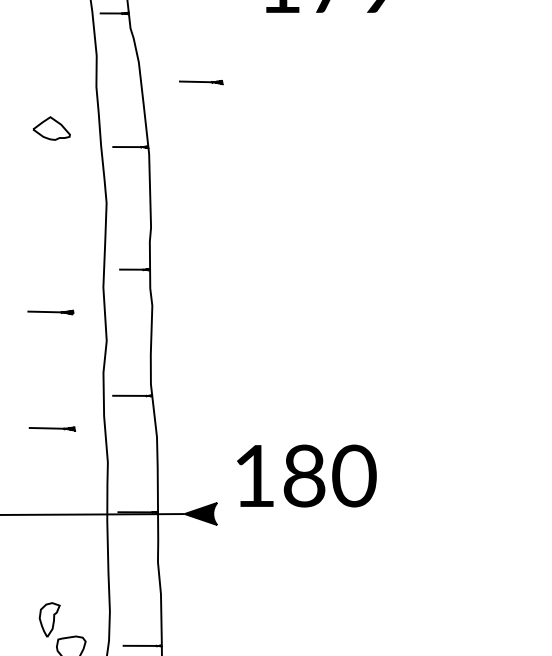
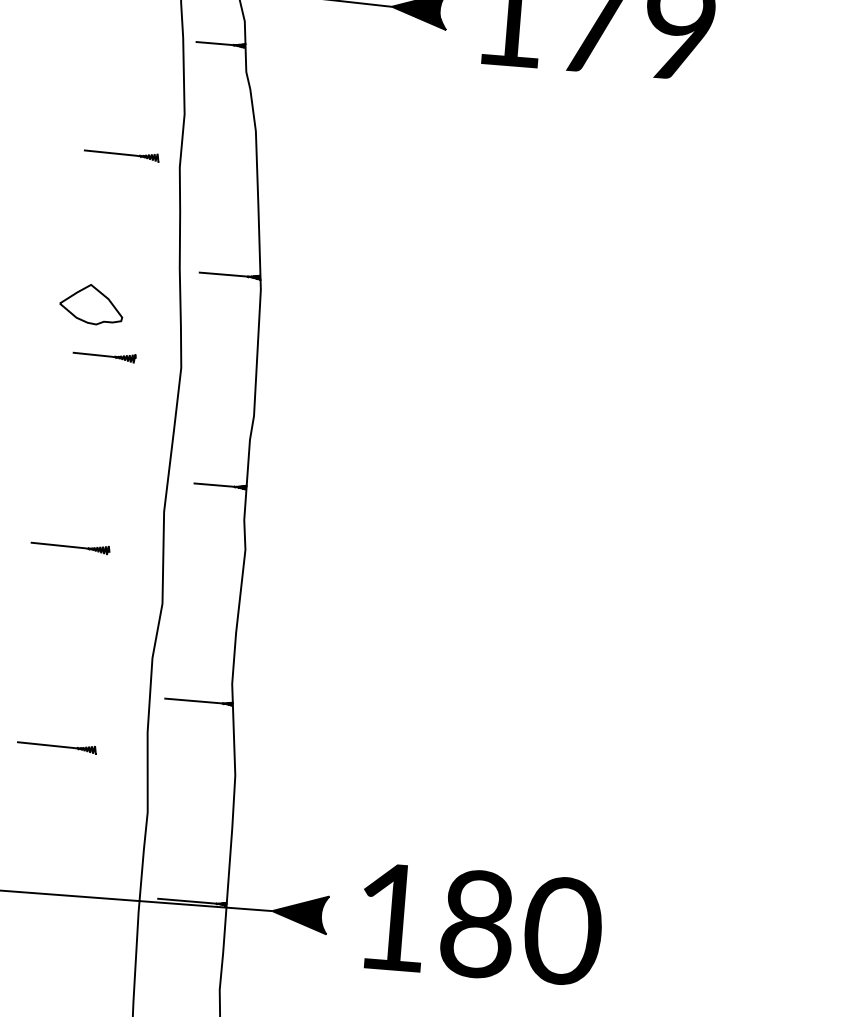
curve: (201, 82) -> (122, 155), moved
part: (51, 128) -> (91, 304), moved
curve: (61, 199) -> (104, 355), added
text: (306, 475) -> (481, 923), moved

